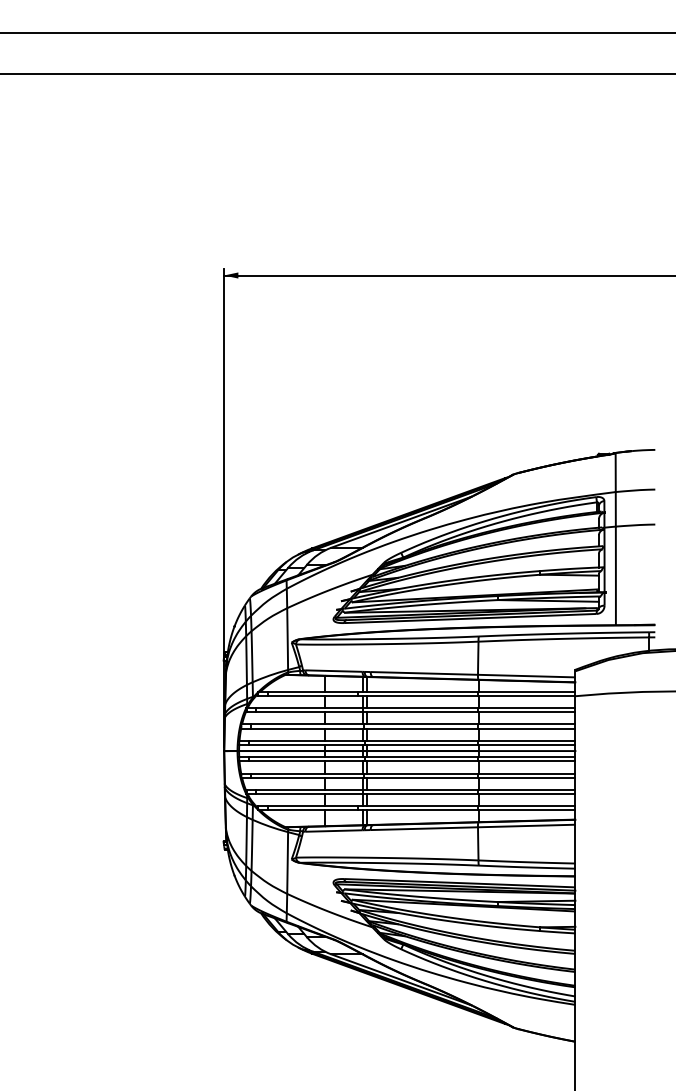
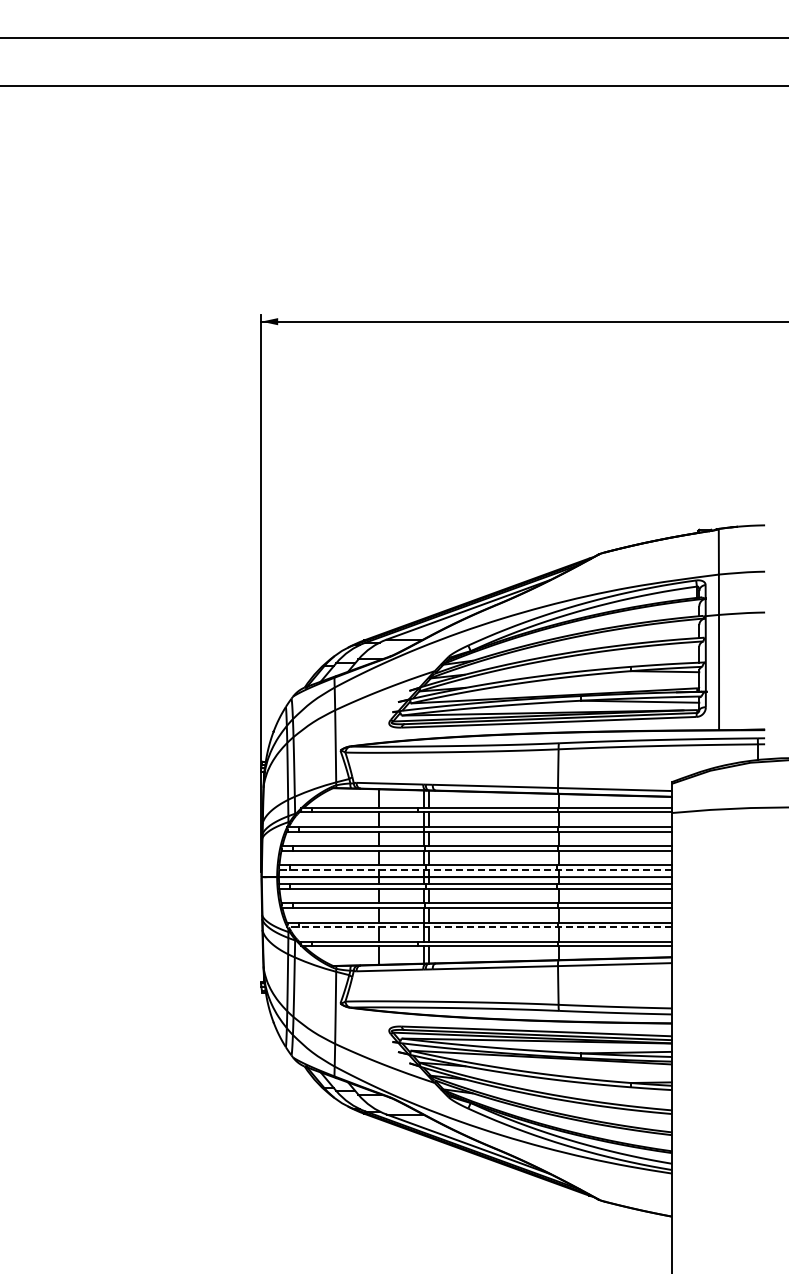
line: (406, 744) -> (474, 869), solid -> dashed
line: (409, 794) -> (478, 927), solid -> dashed

